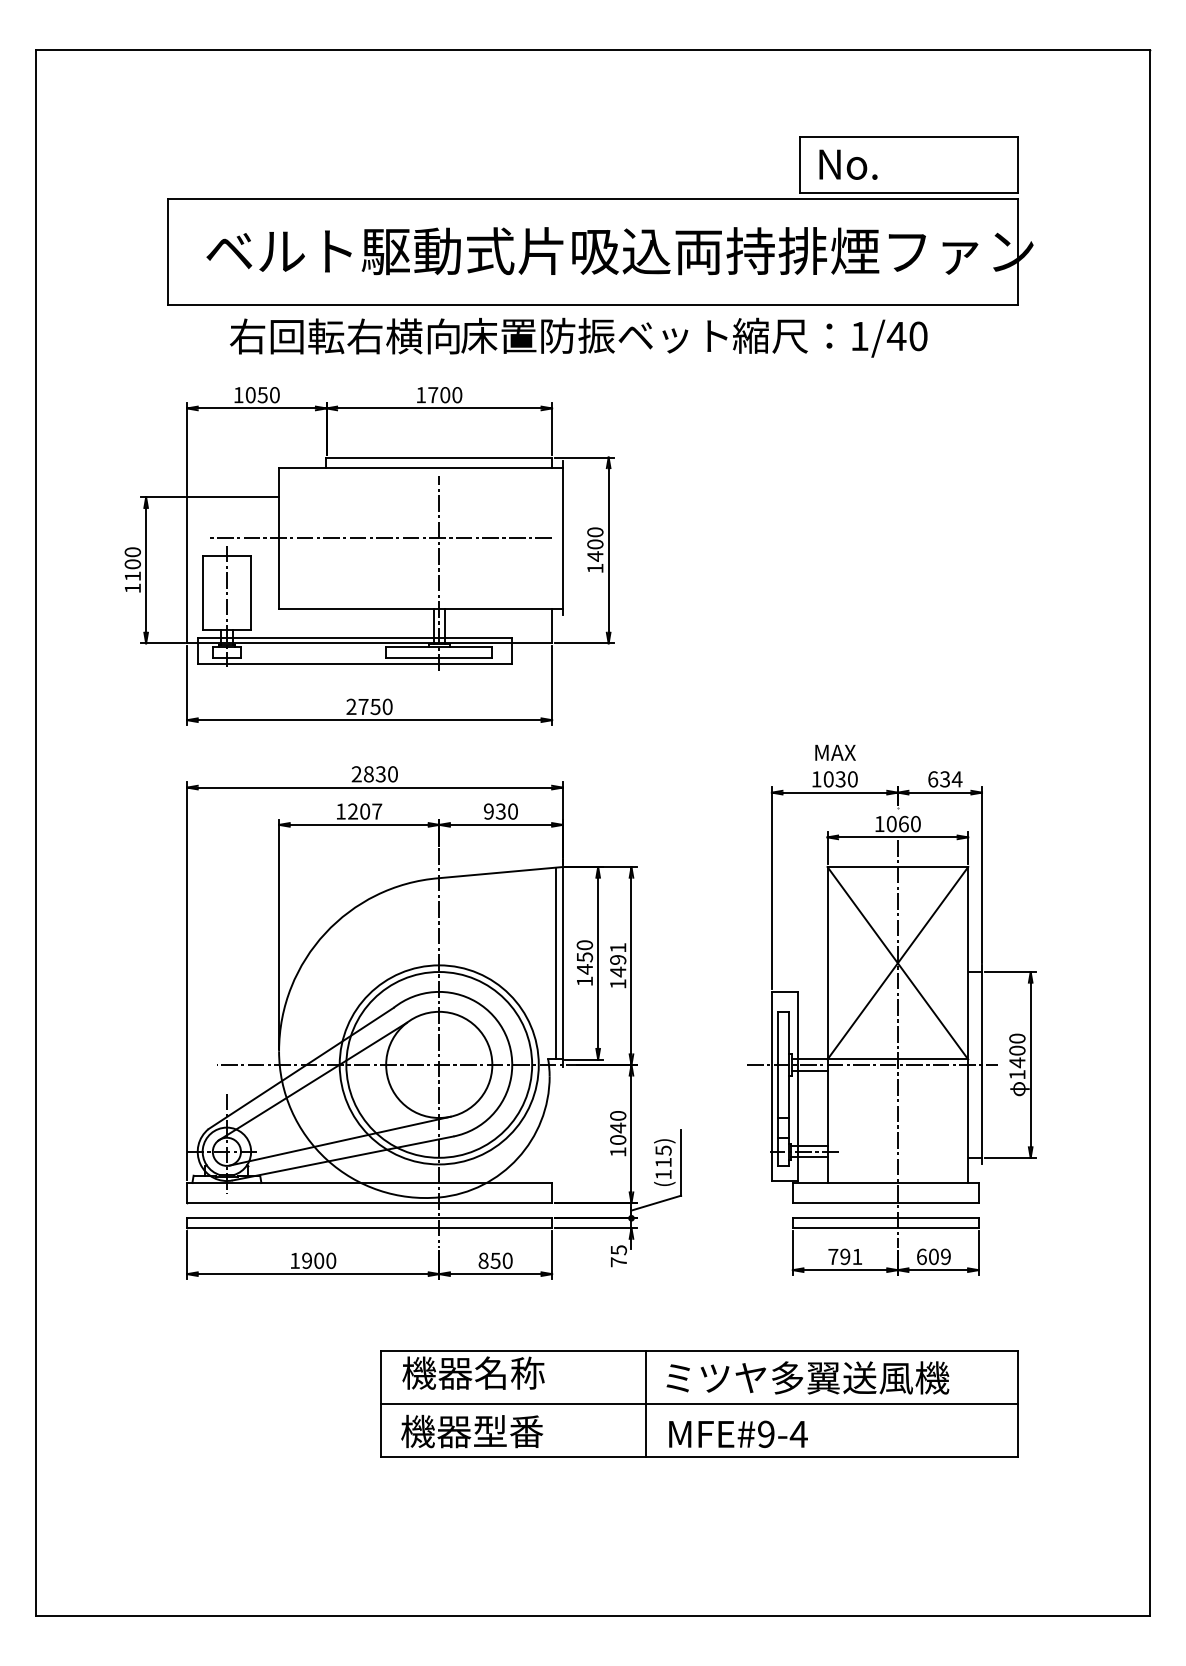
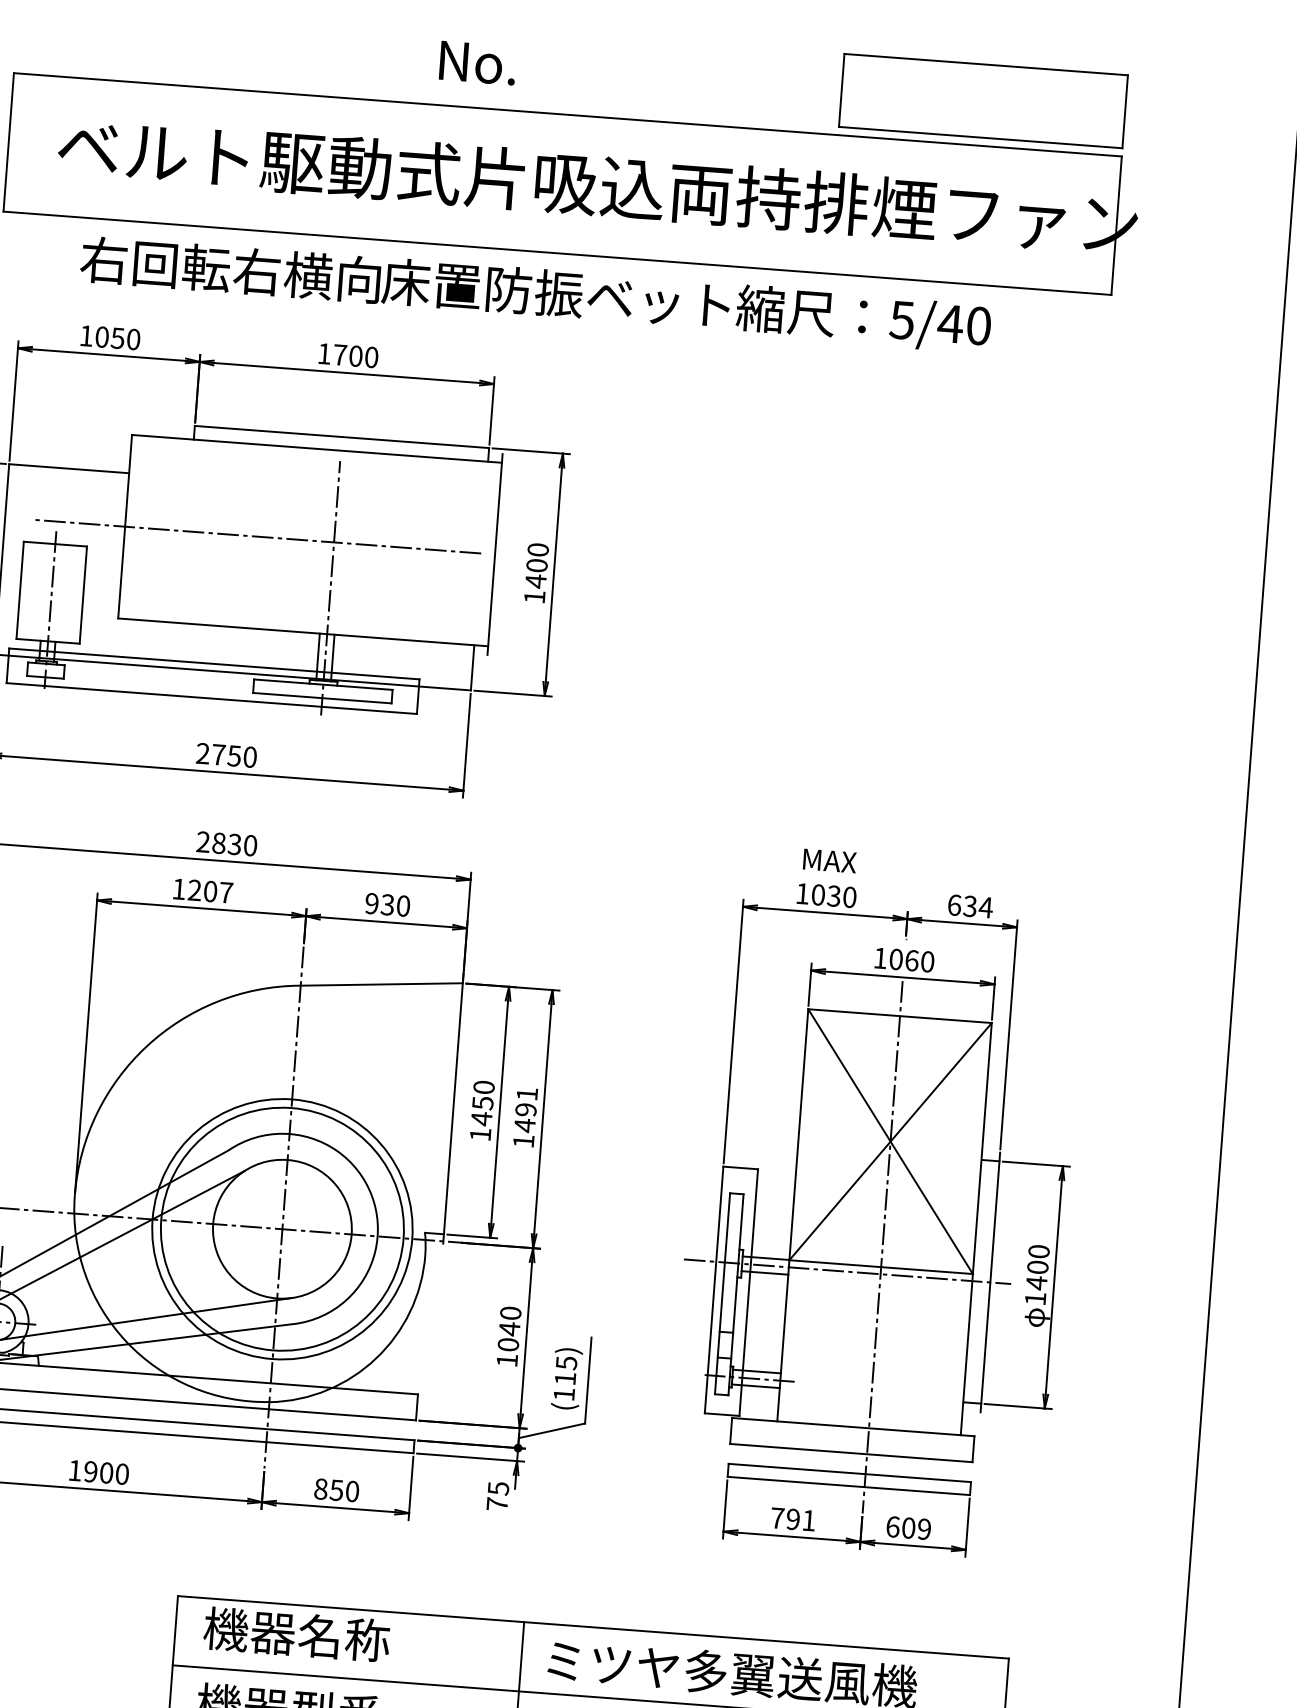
text: (848, 164) -> (478, 62), moved
text: (859, 336) -> (901, 320), 1/40 -> 5/40
line: (556, 963) -> (445, 1108), removed

